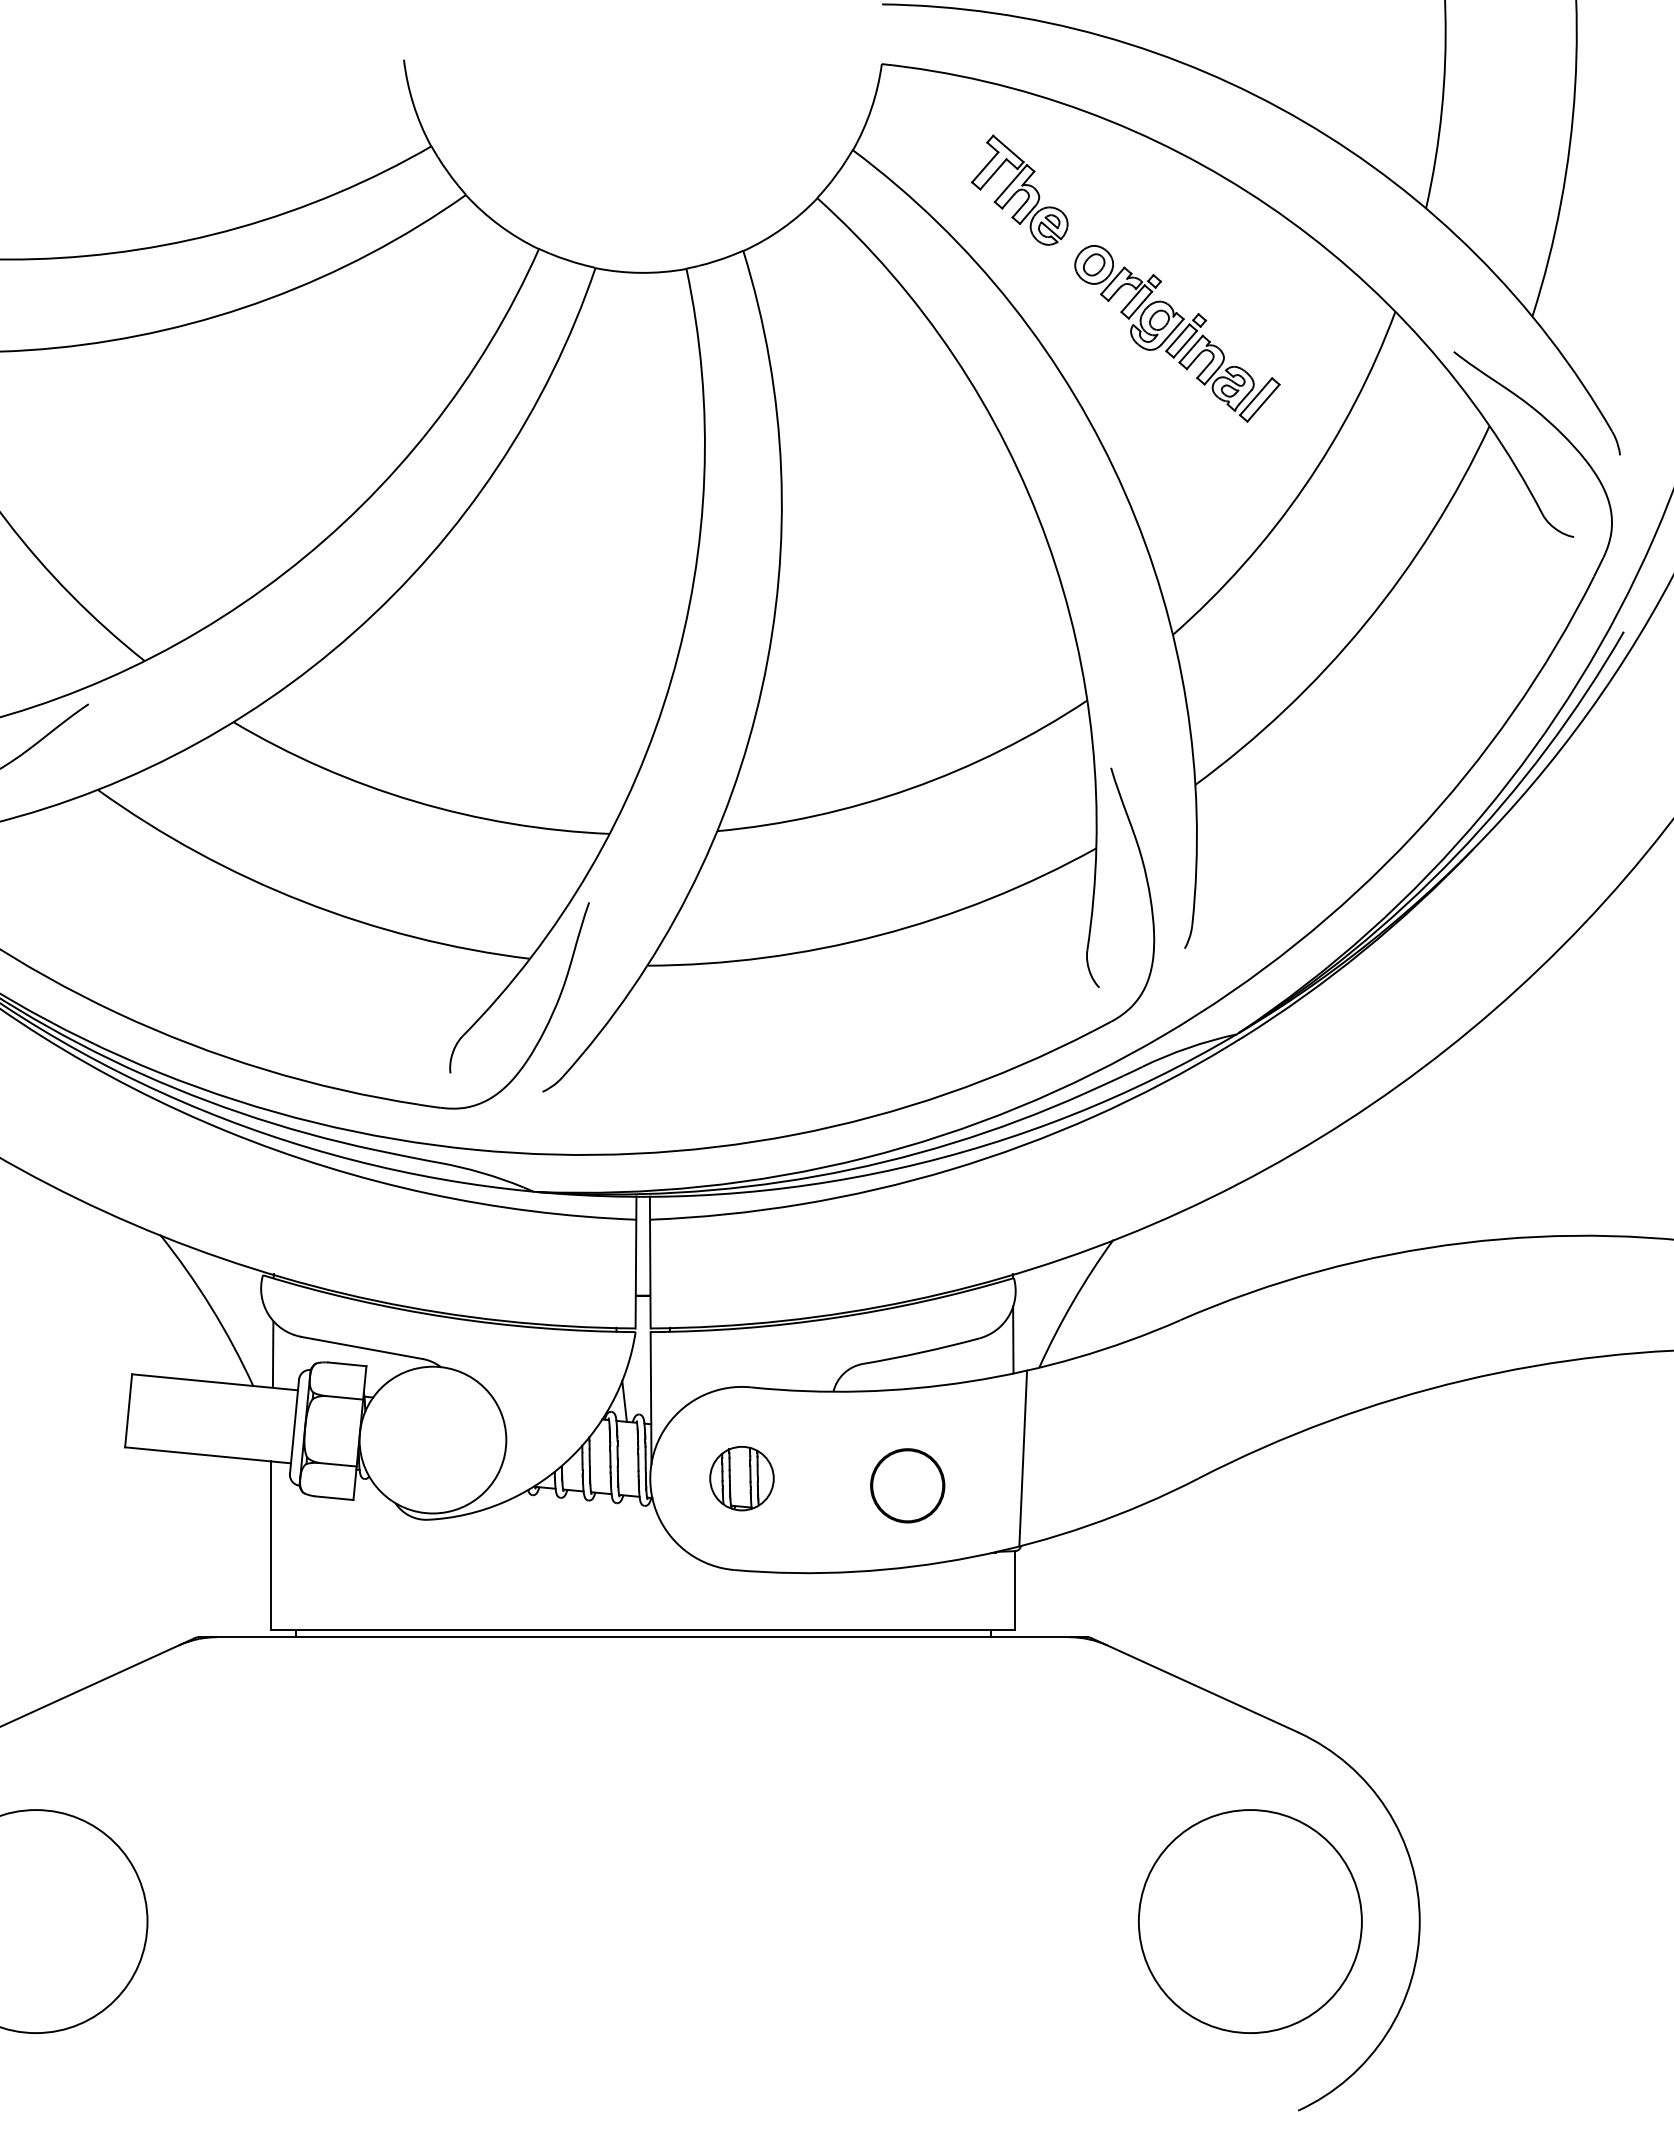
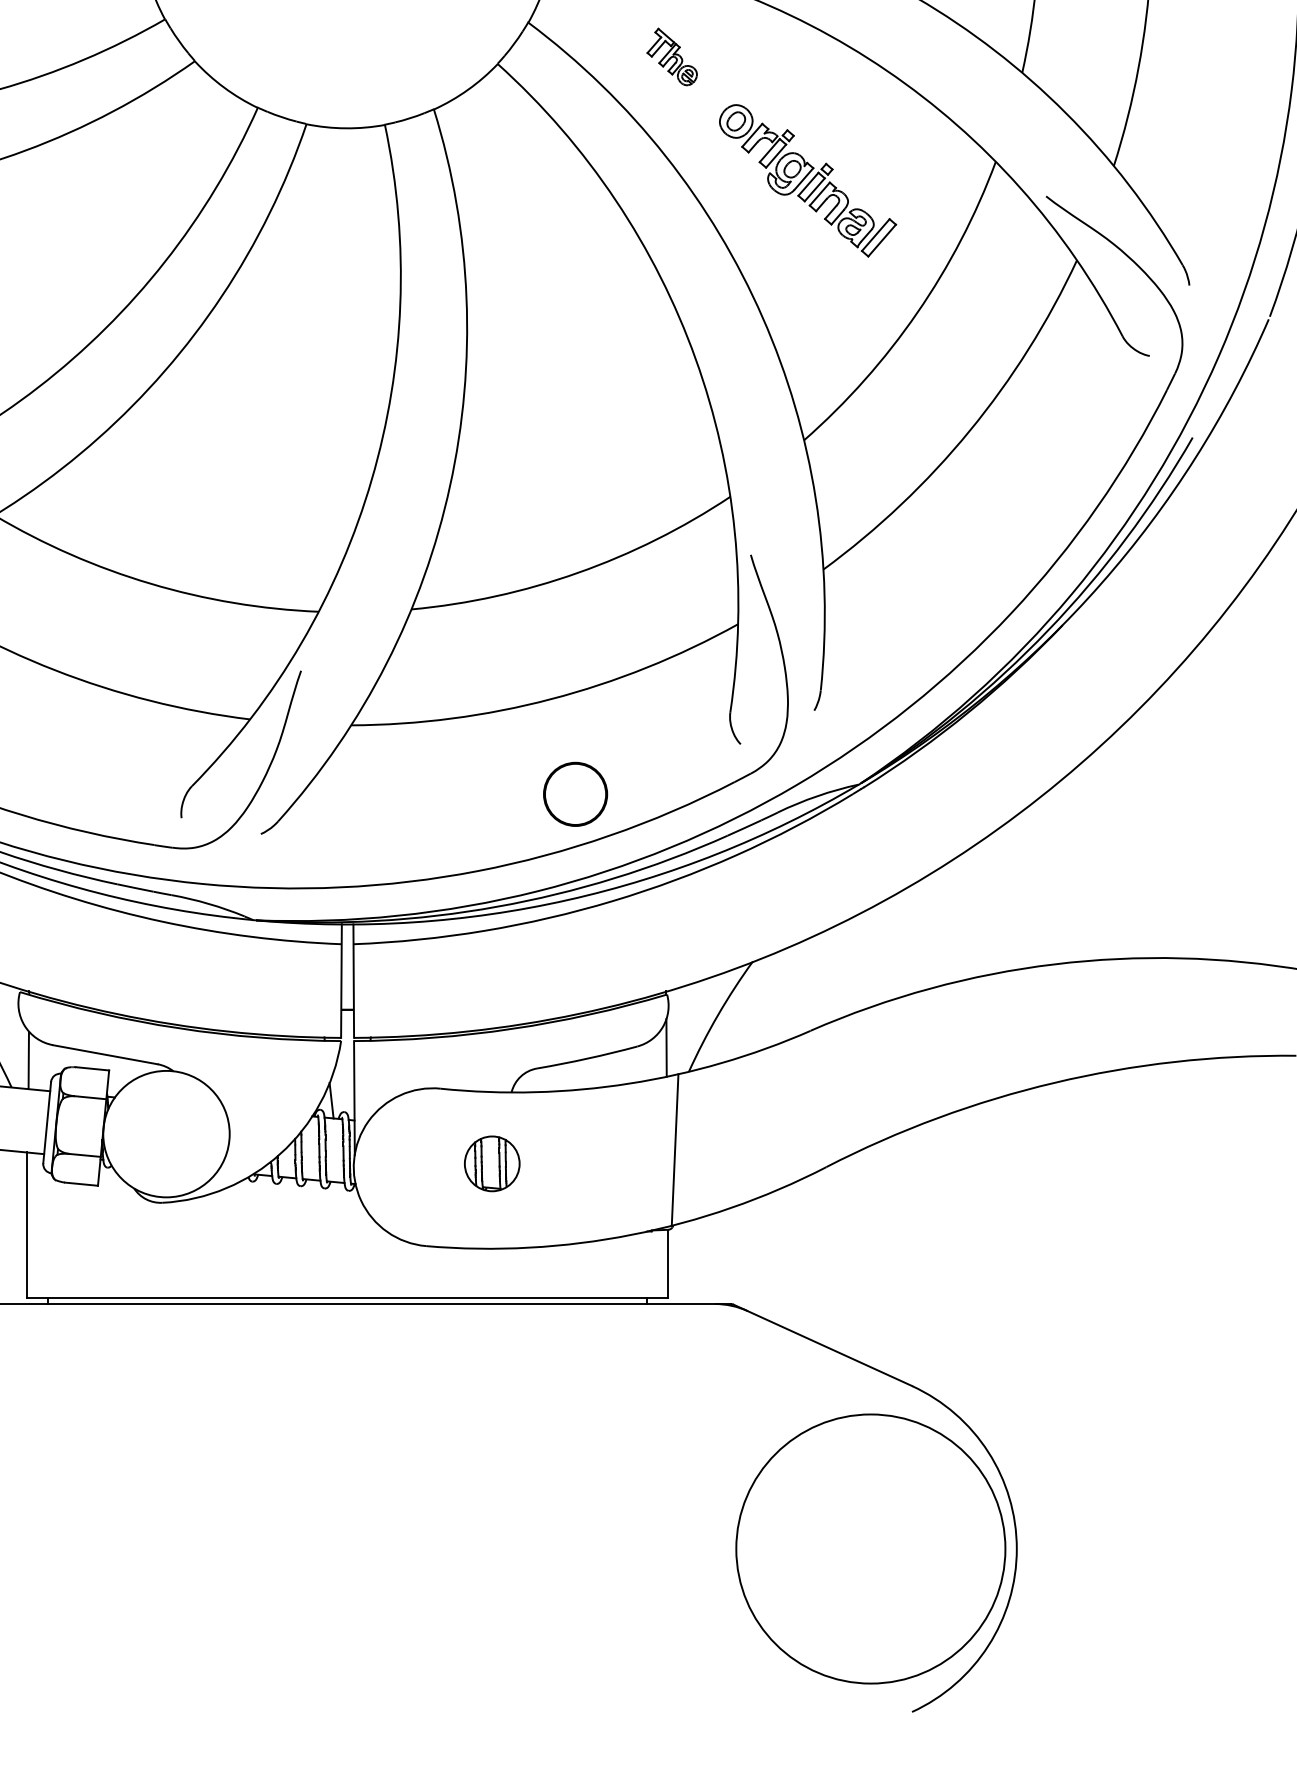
part: (1019, 189) -> (671, 56), size x0.6
part: (741, 1478) -> (491, 1163), moved
part: (907, 1485) -> (575, 794), moved
circle: (1249, 1921) -> (870, 1548), size x1.4

